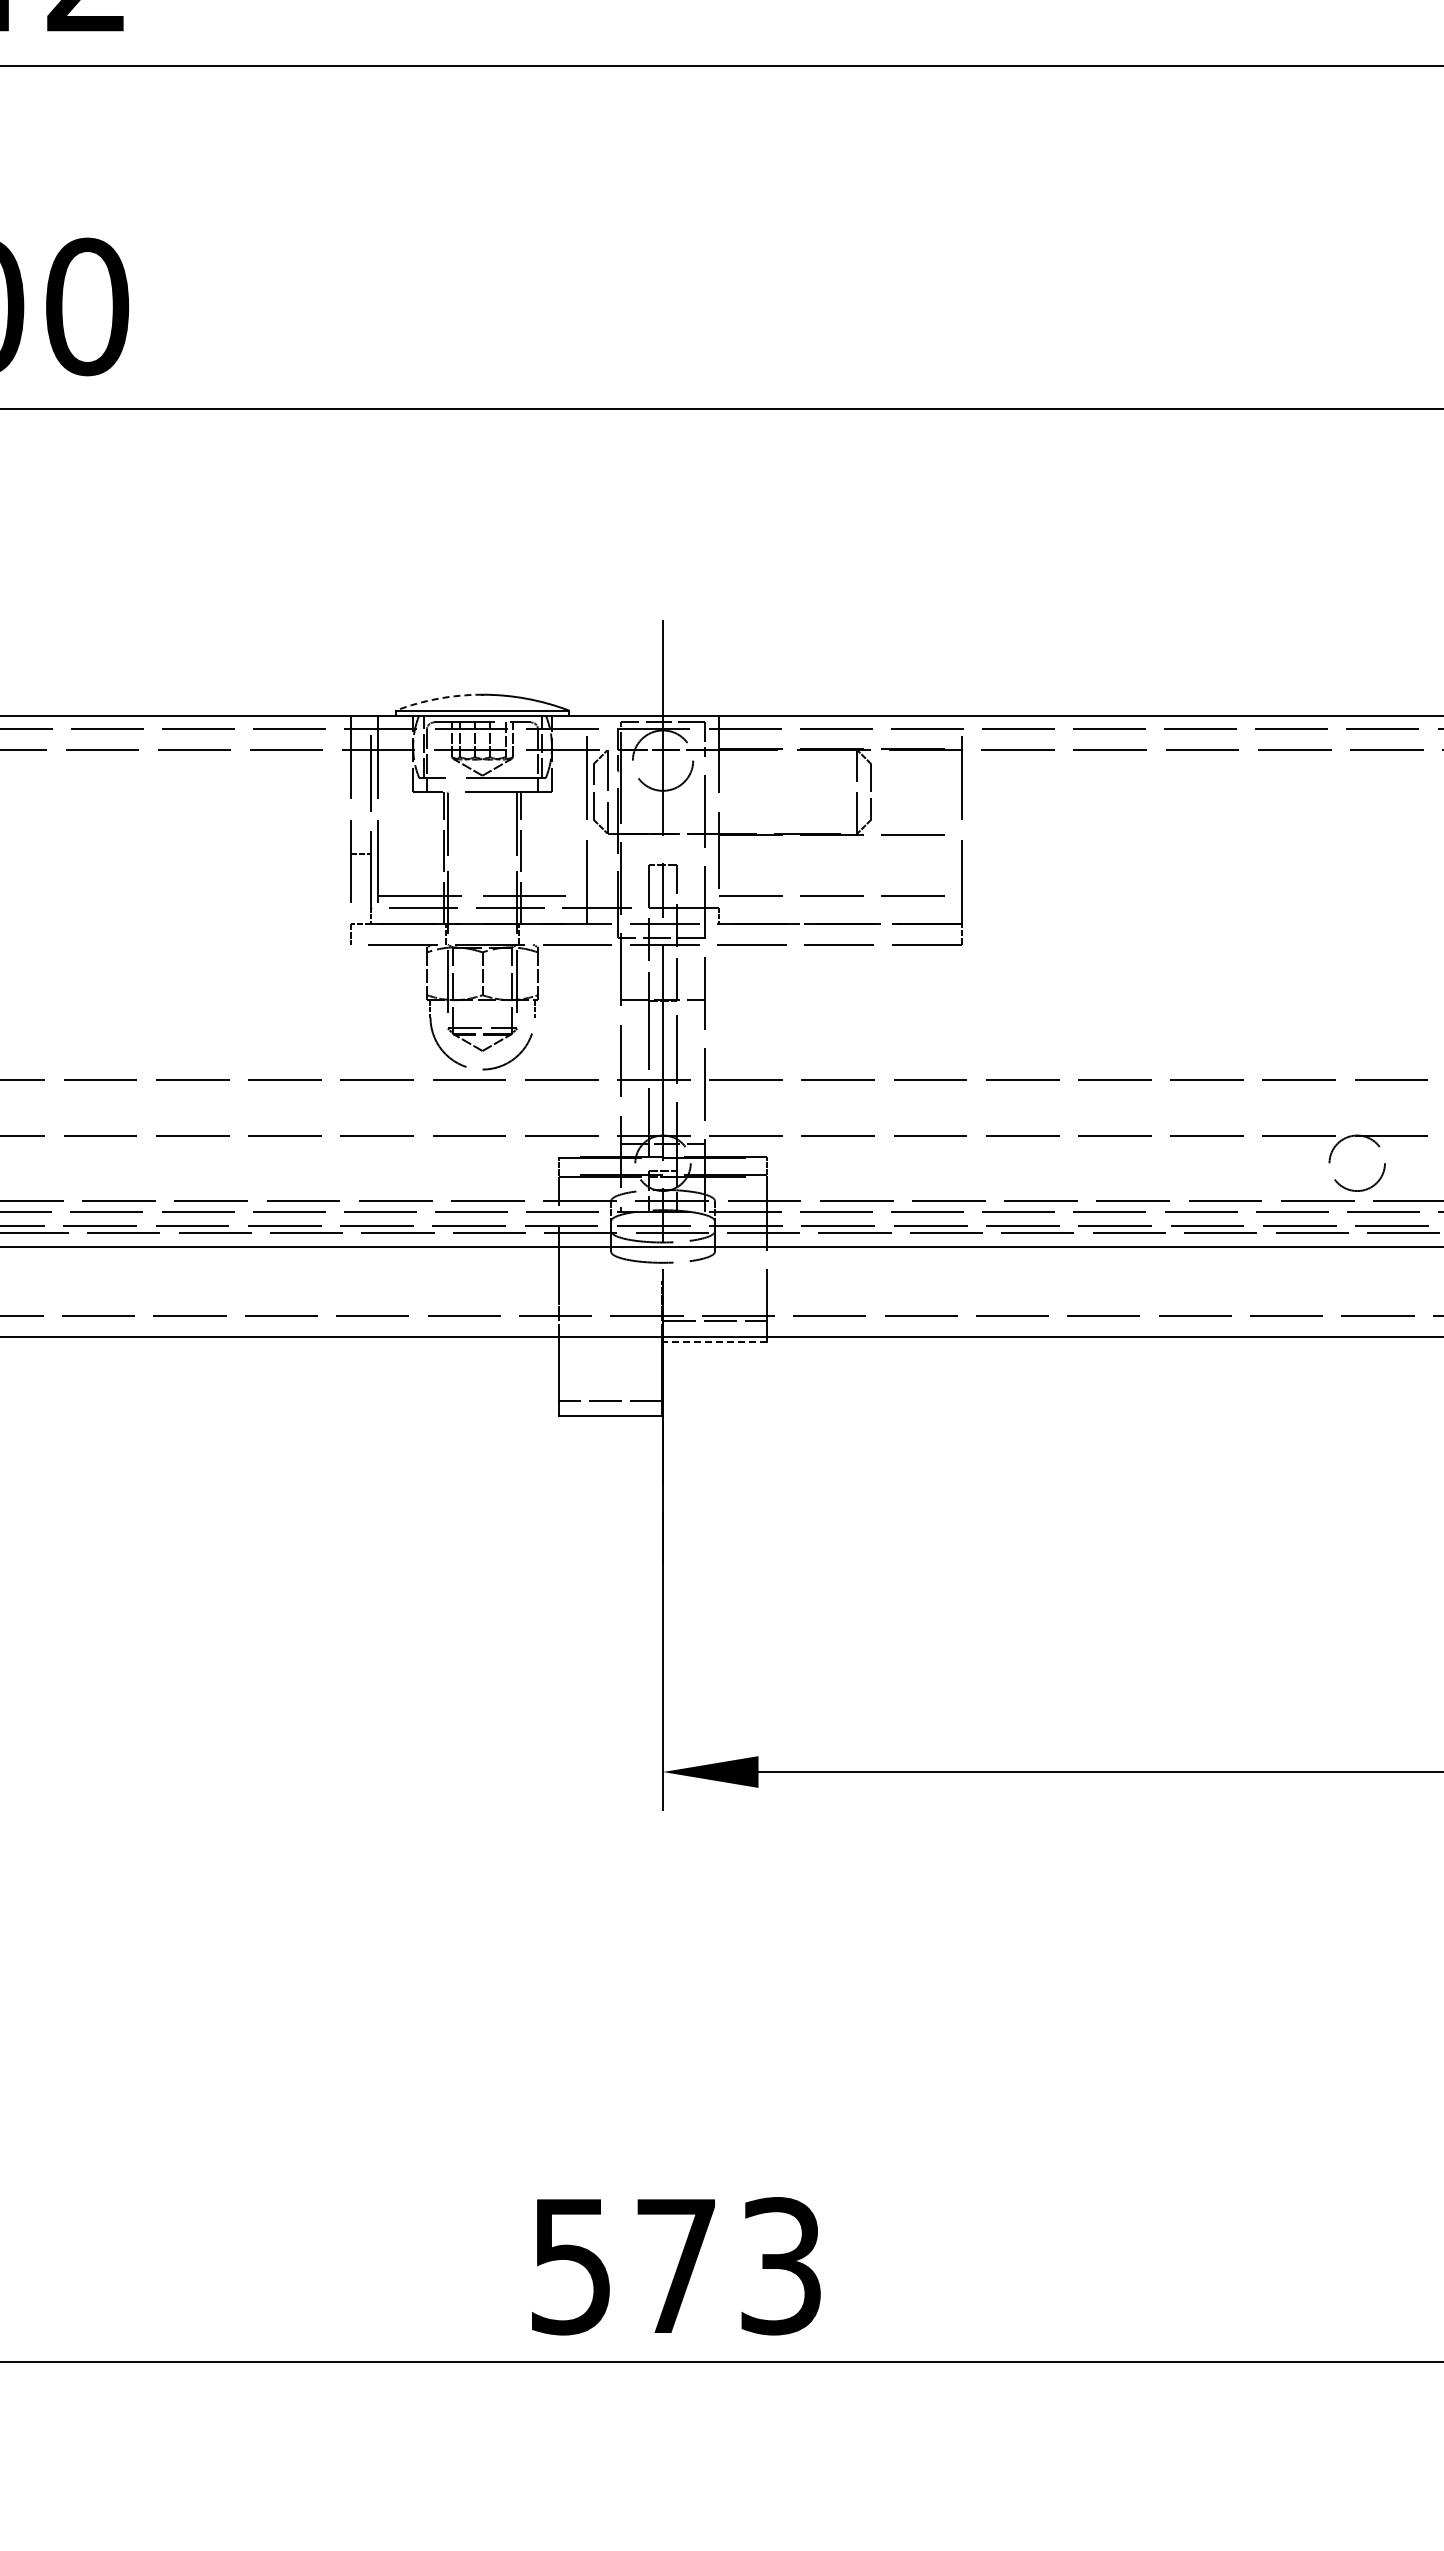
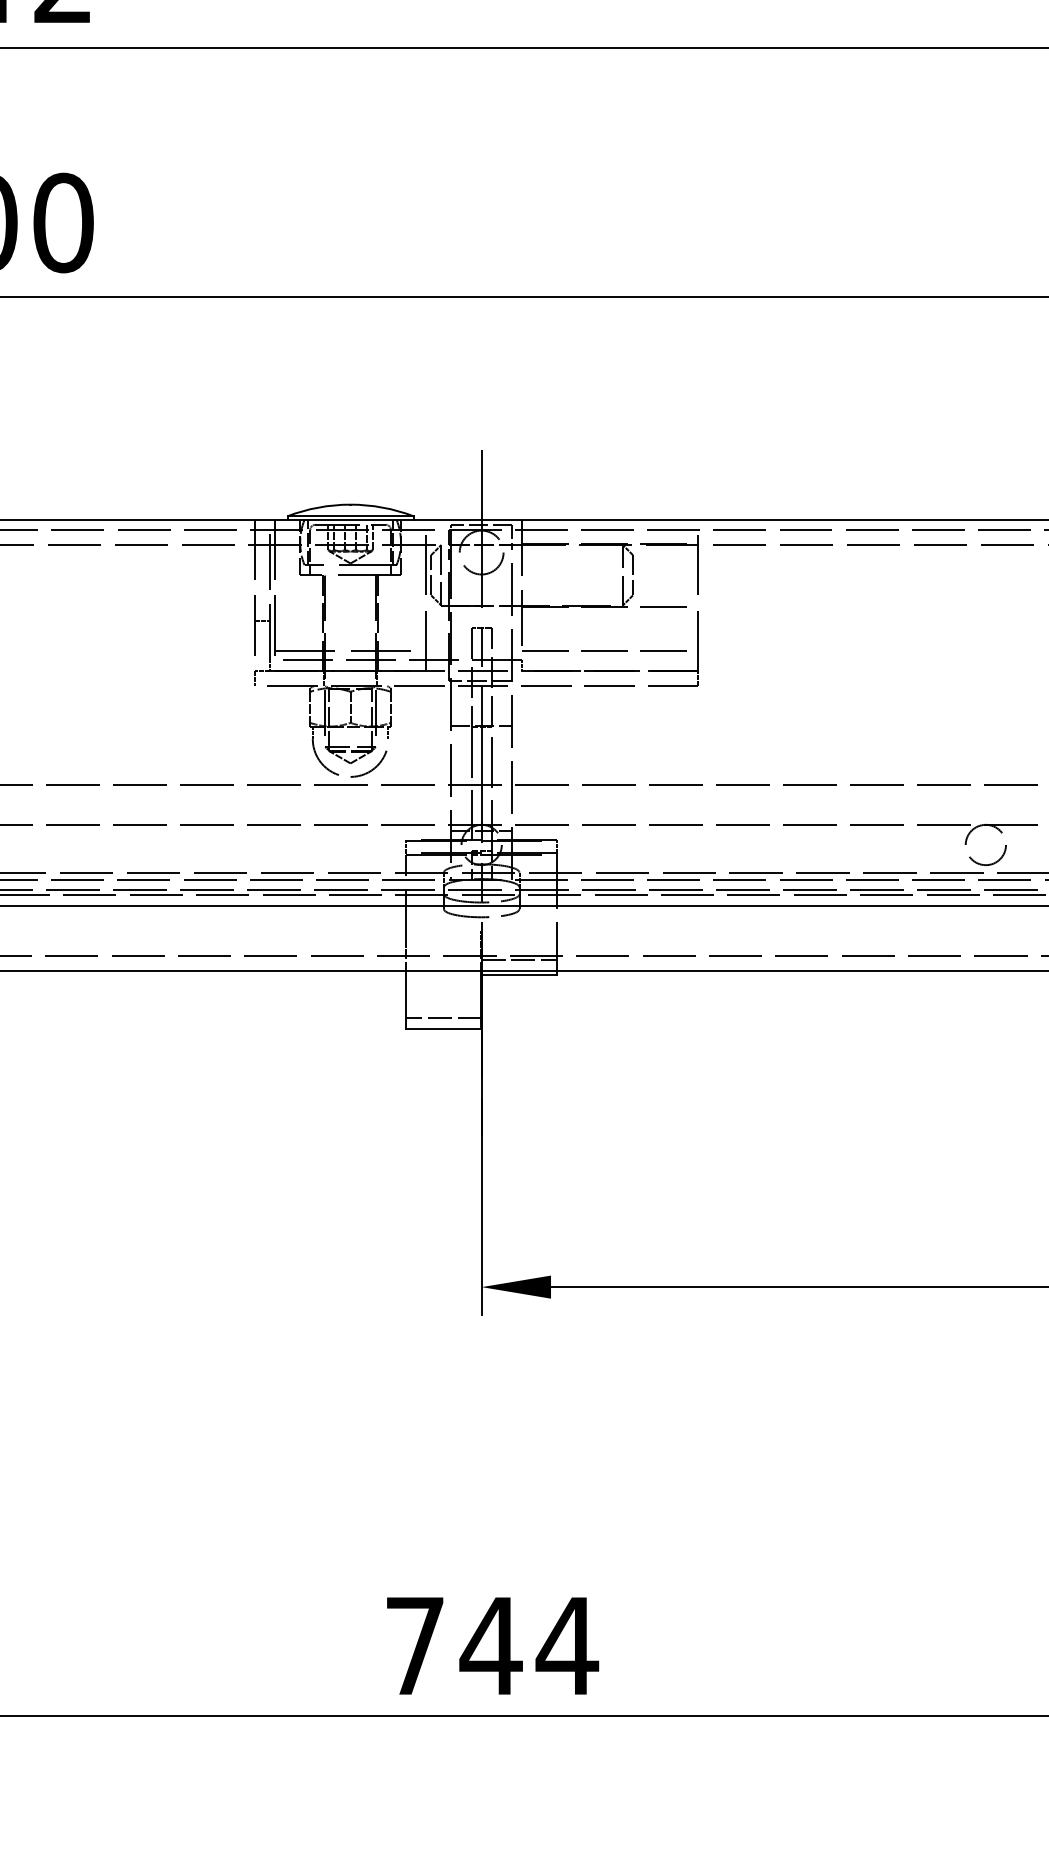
arc: (438, 698) -> (318, 507), dashed -> solid
line: (714, 1341) -> (519, 974), dashed -> solid
text: (678, 2266) -> (492, 1646), 573 -> 744

